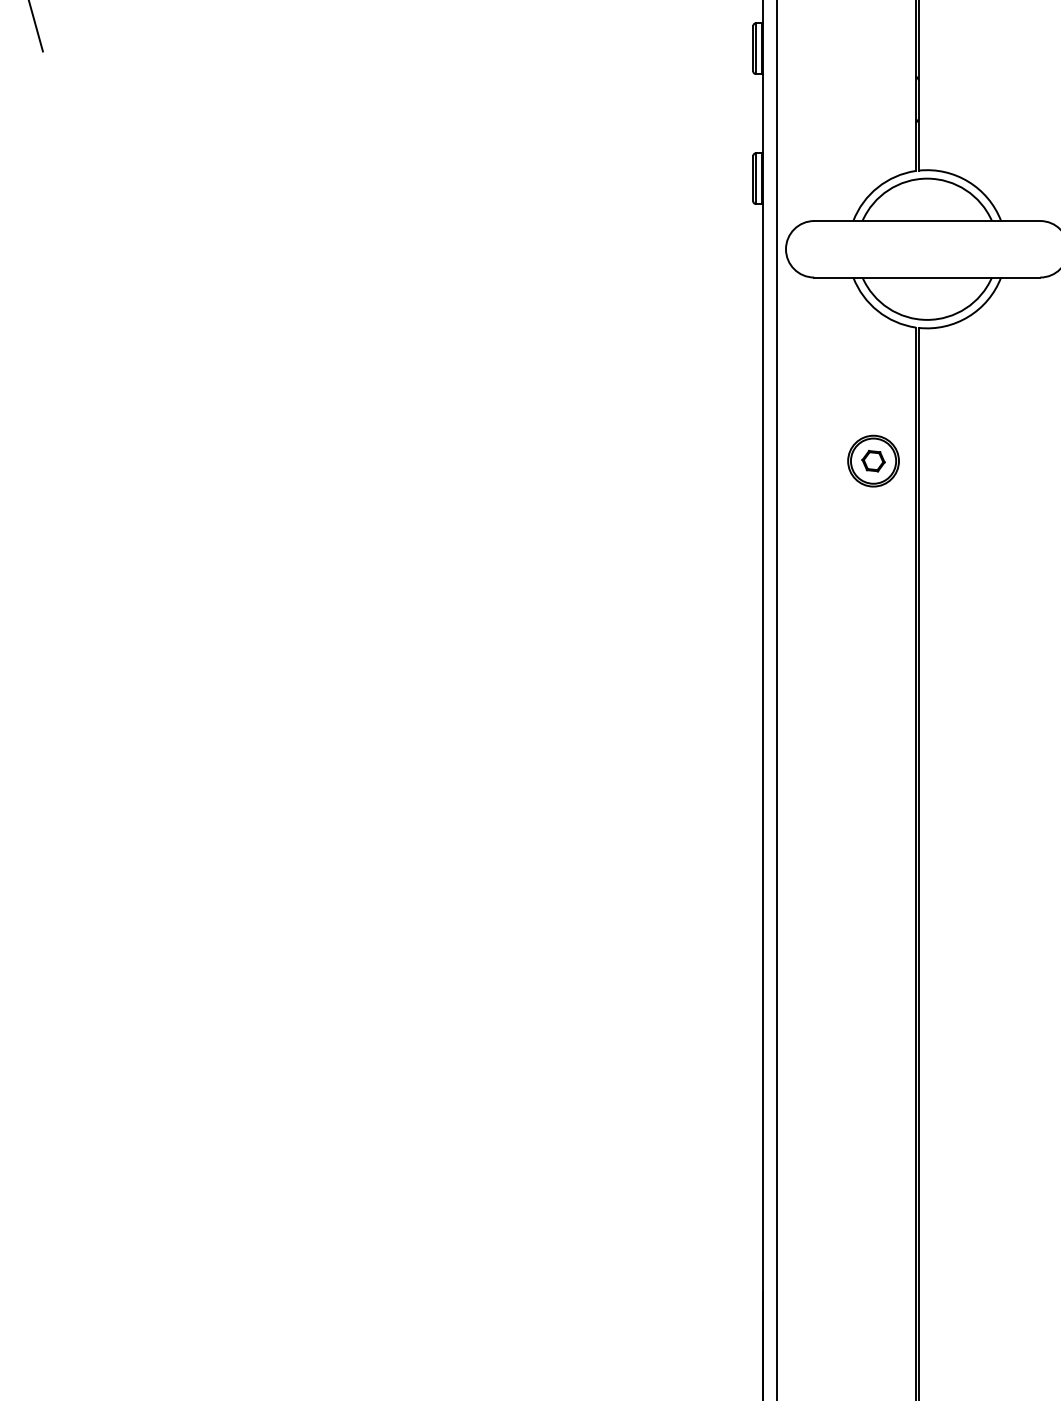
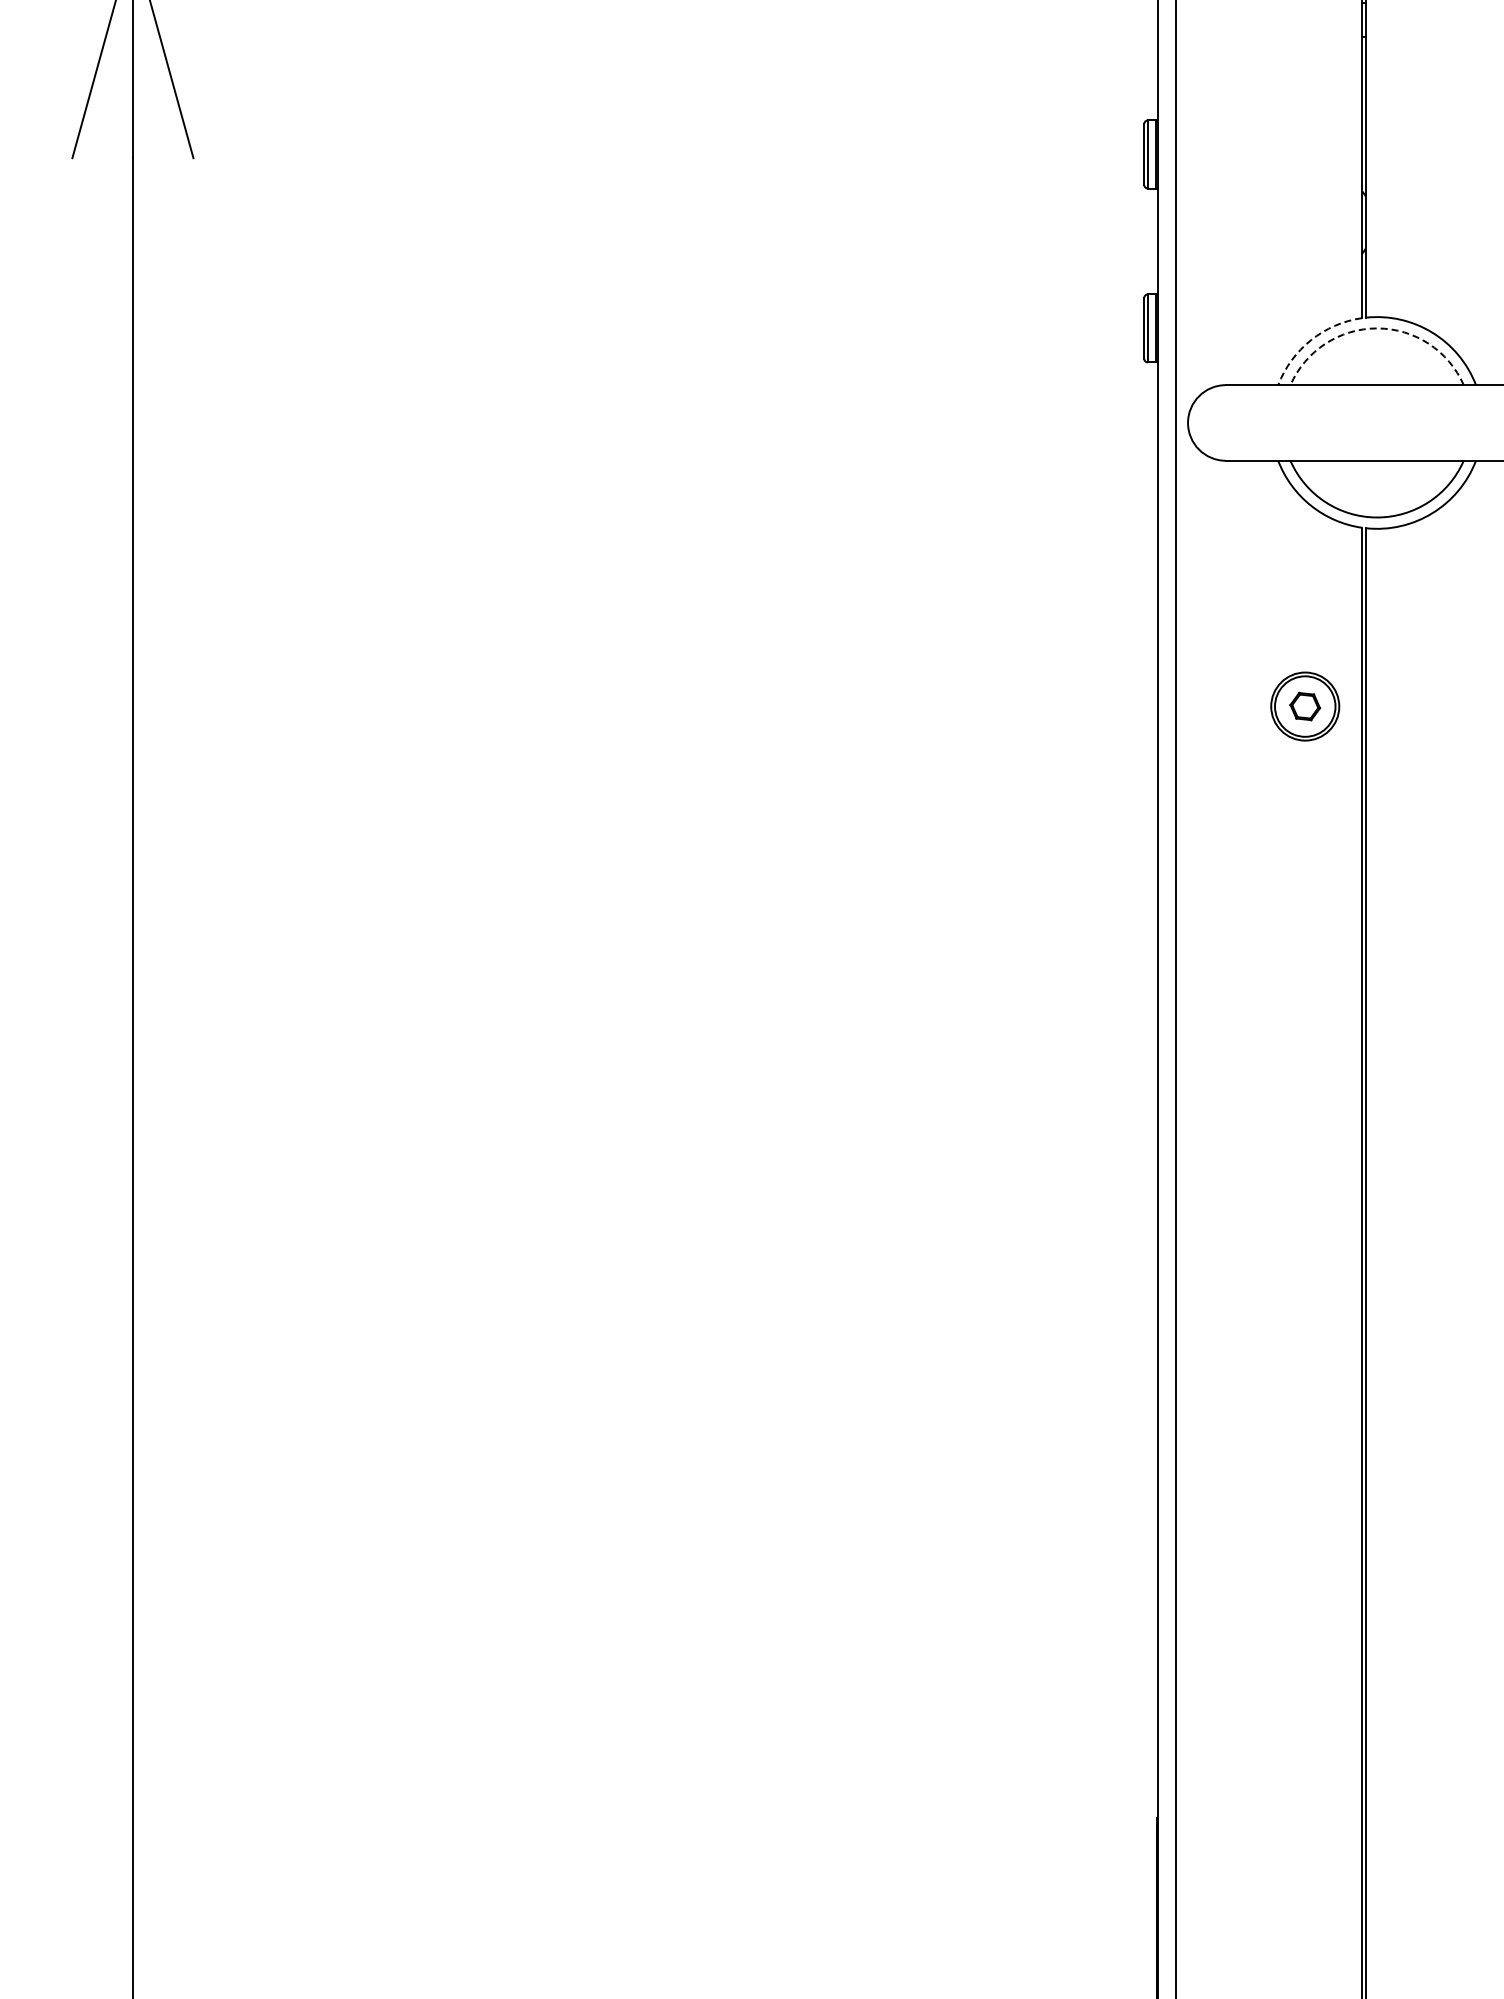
arc: (927, 178) -> (1377, 328), solid -> dashed
arc: (877, 187) -> (1310, 340), solid -> dashed

